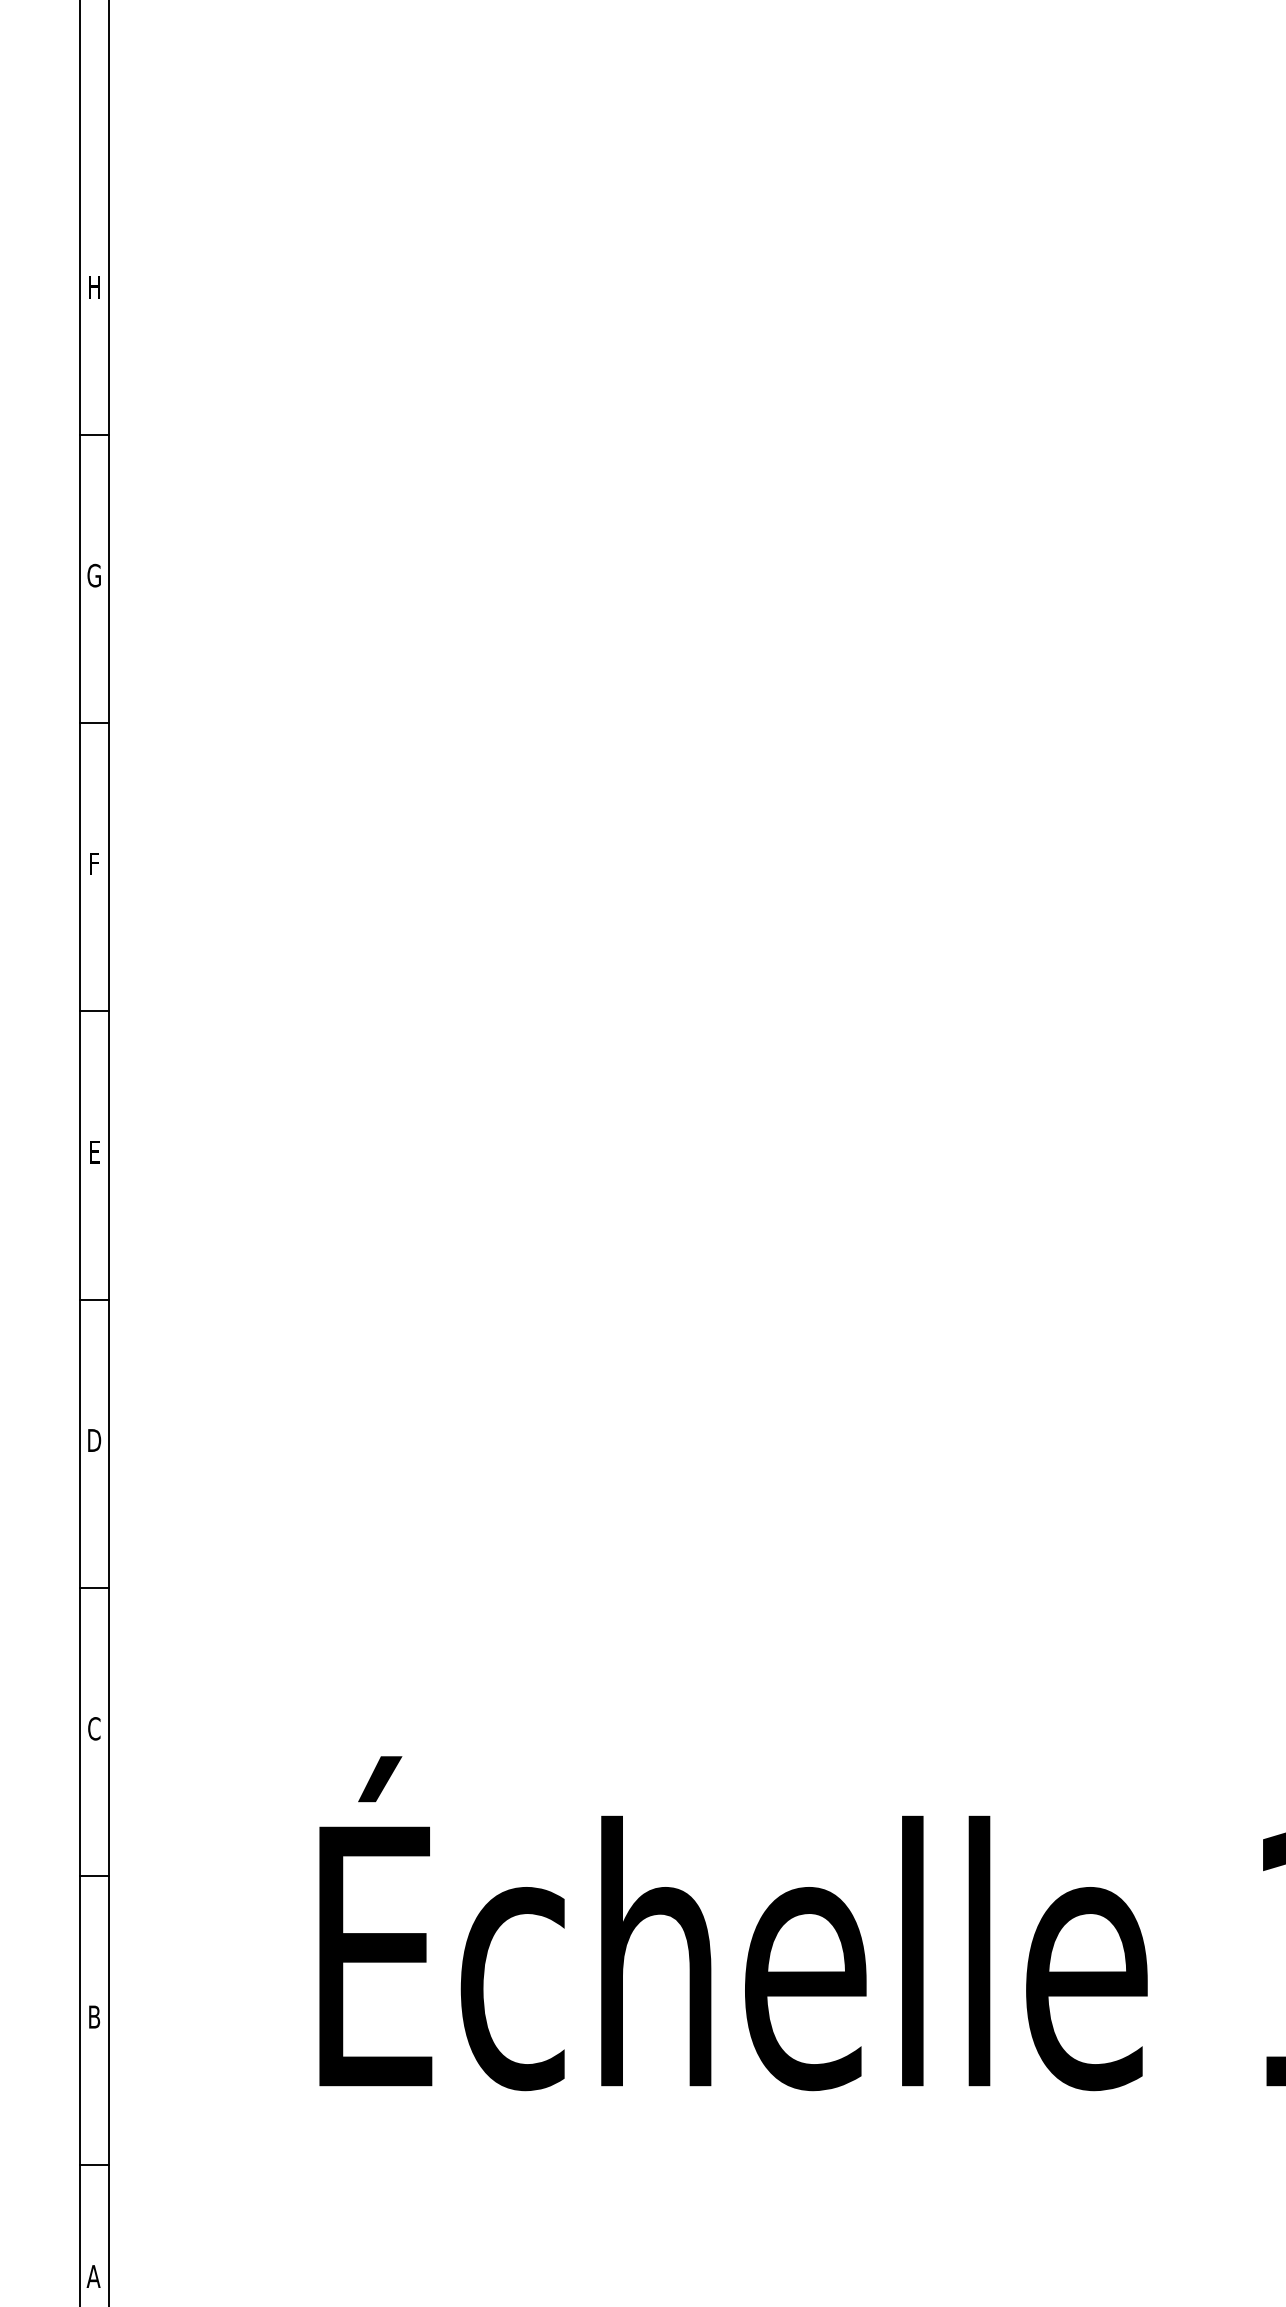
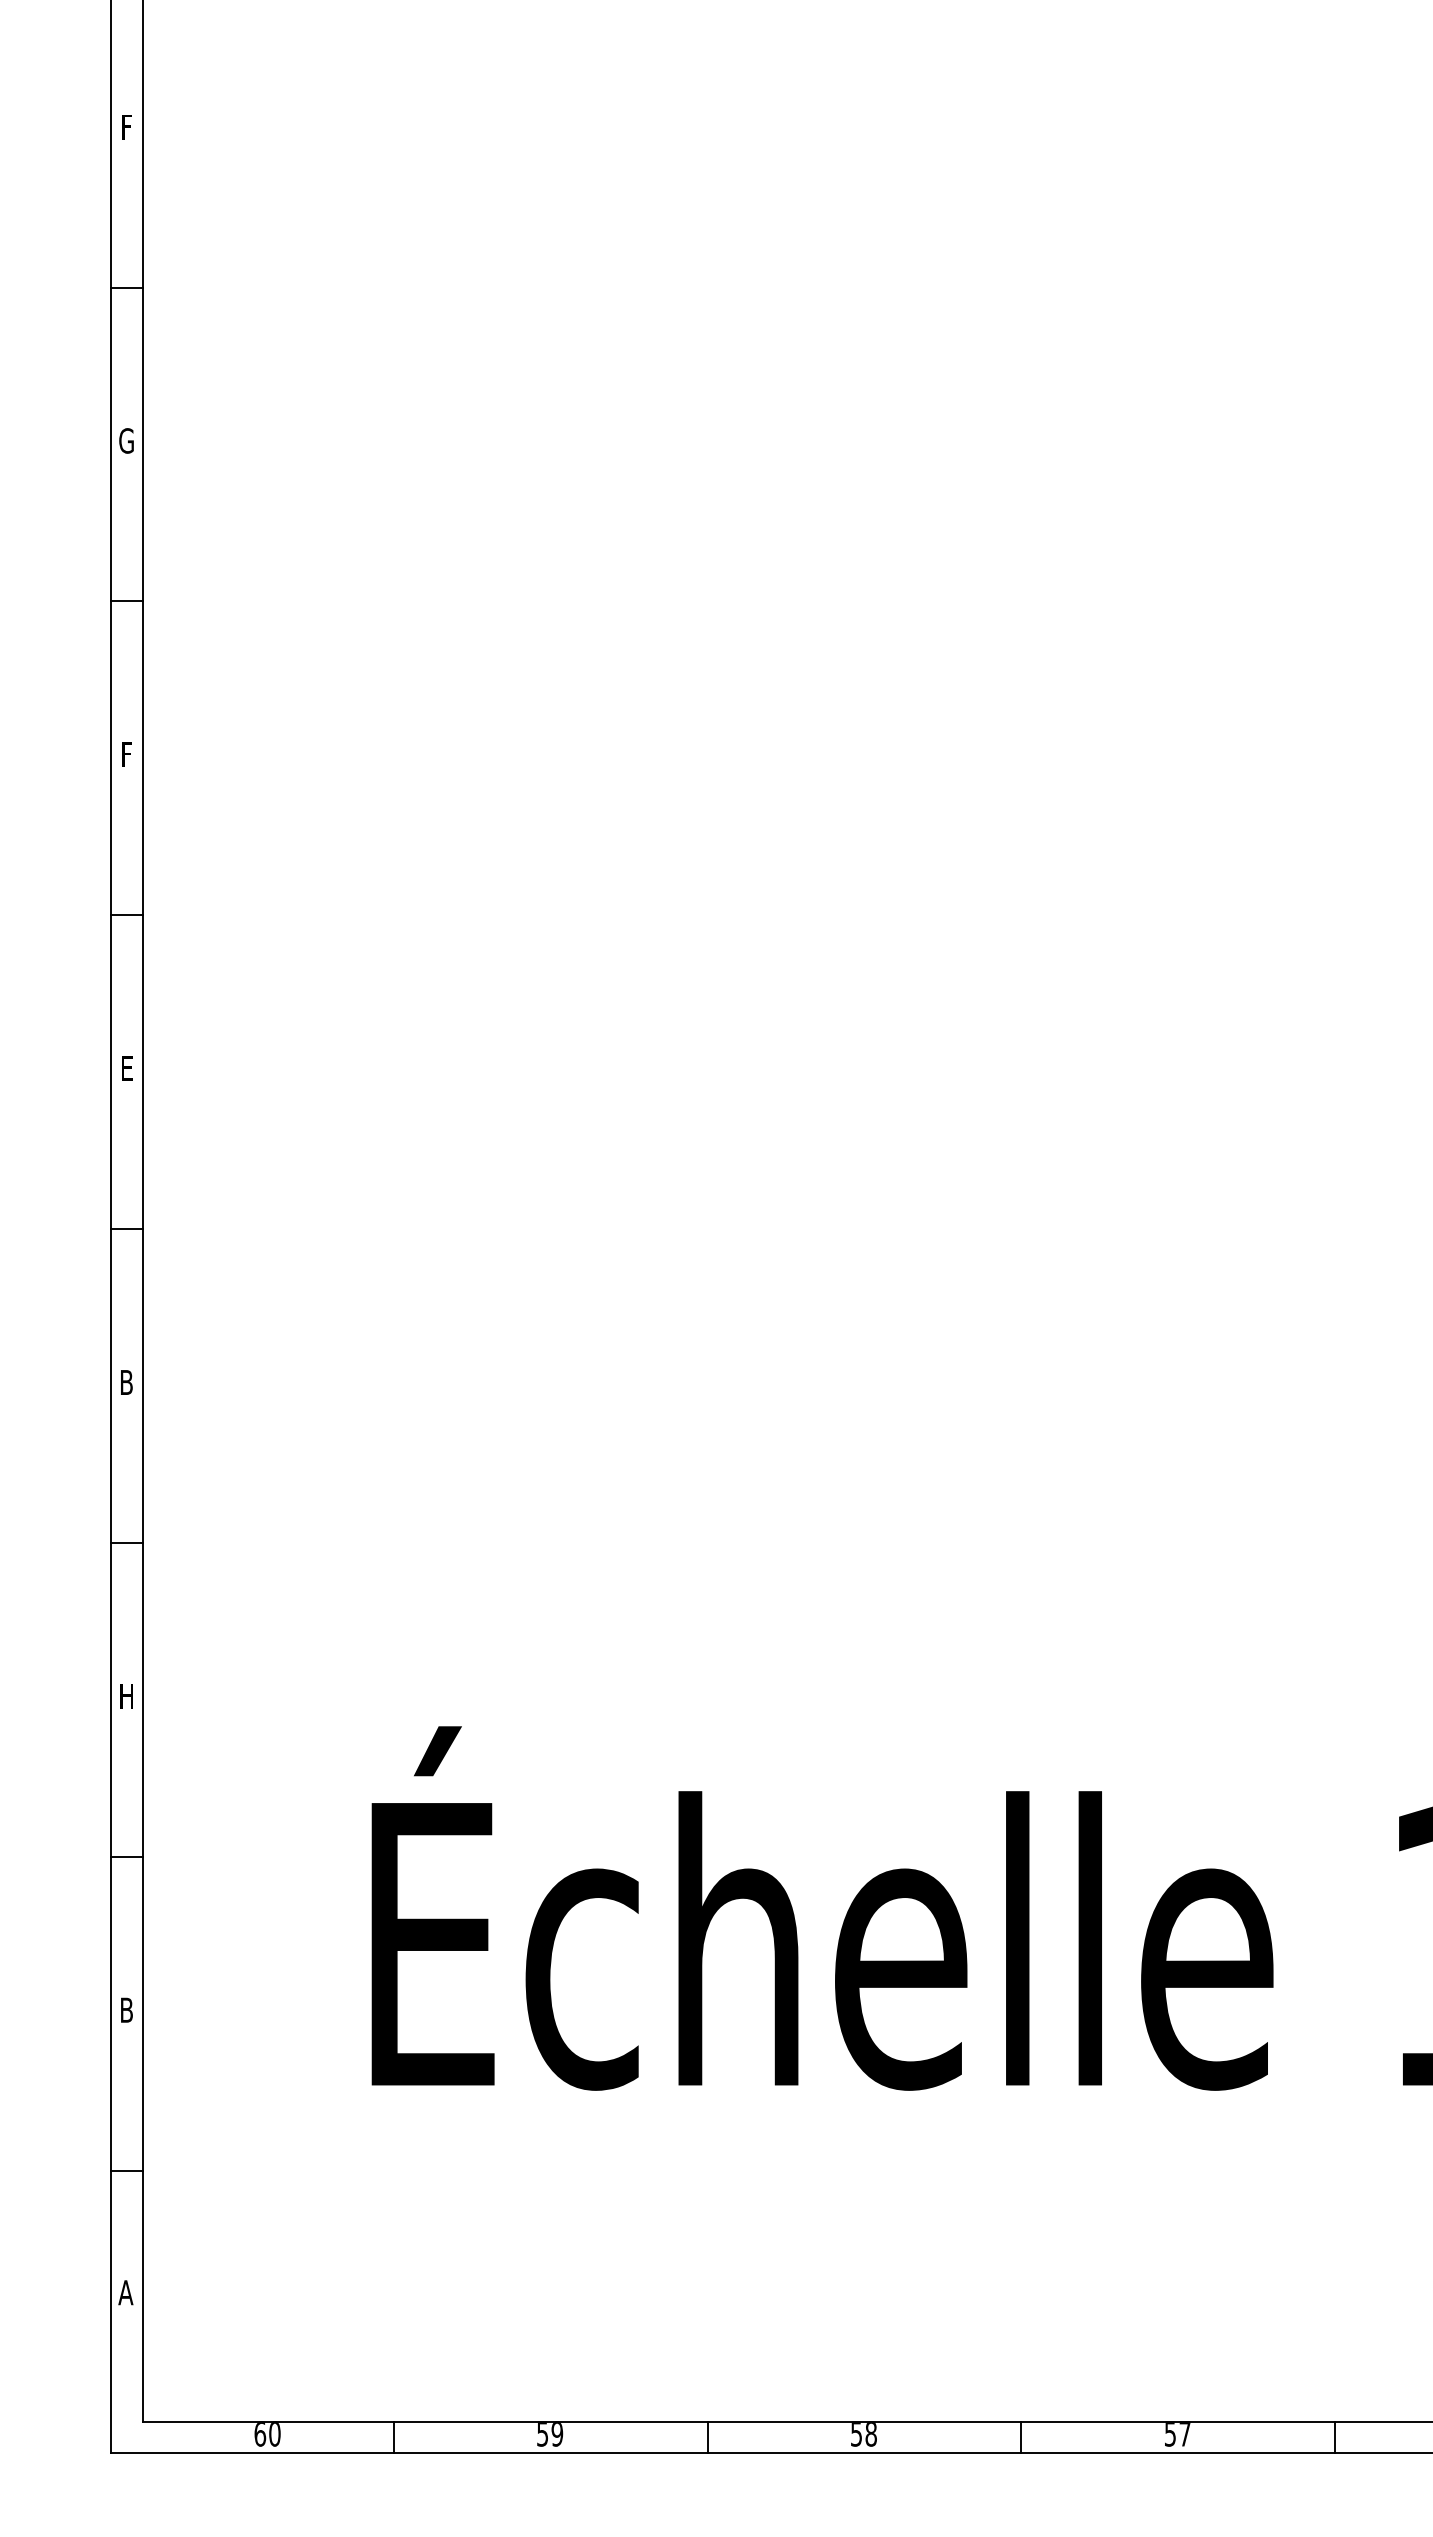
text: (94, 287) -> (126, 127), H -> F
text: (94, 1440) -> (126, 1382), D -> B
text: (94, 1728) -> (126, 1696), C -> H

